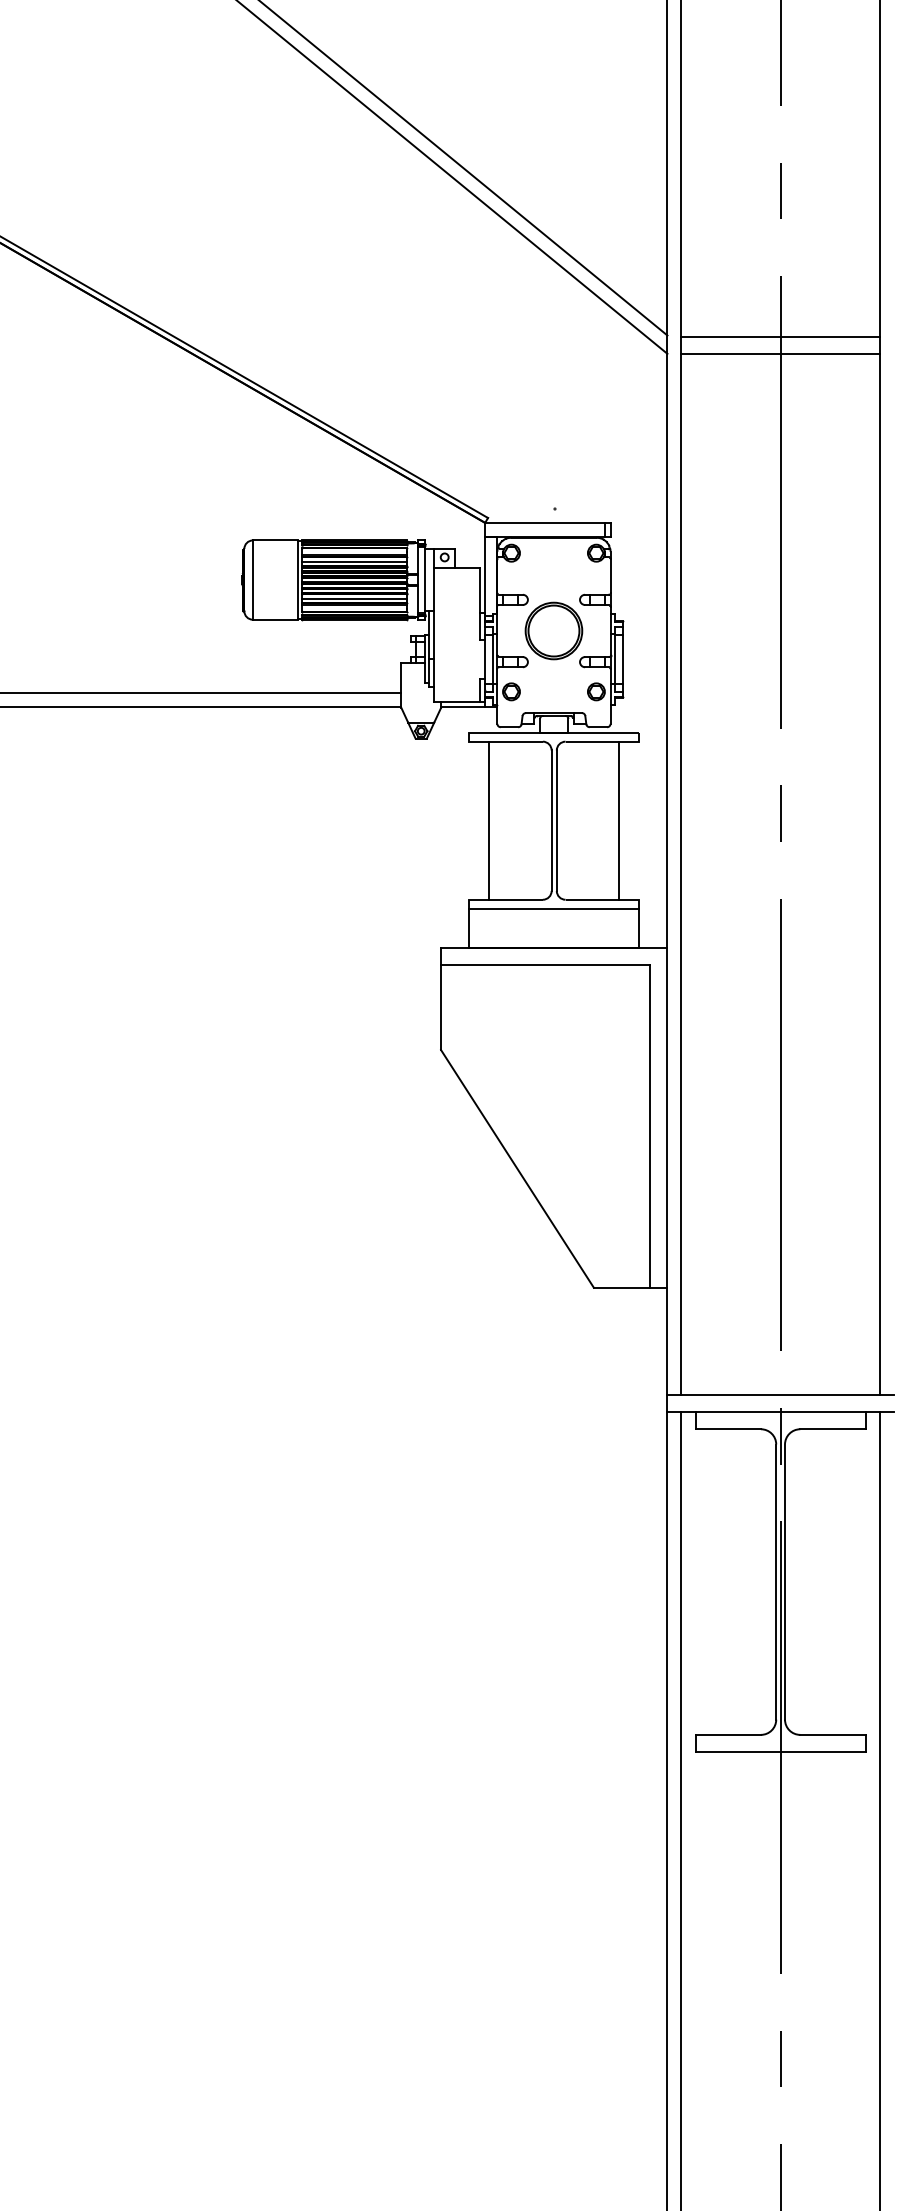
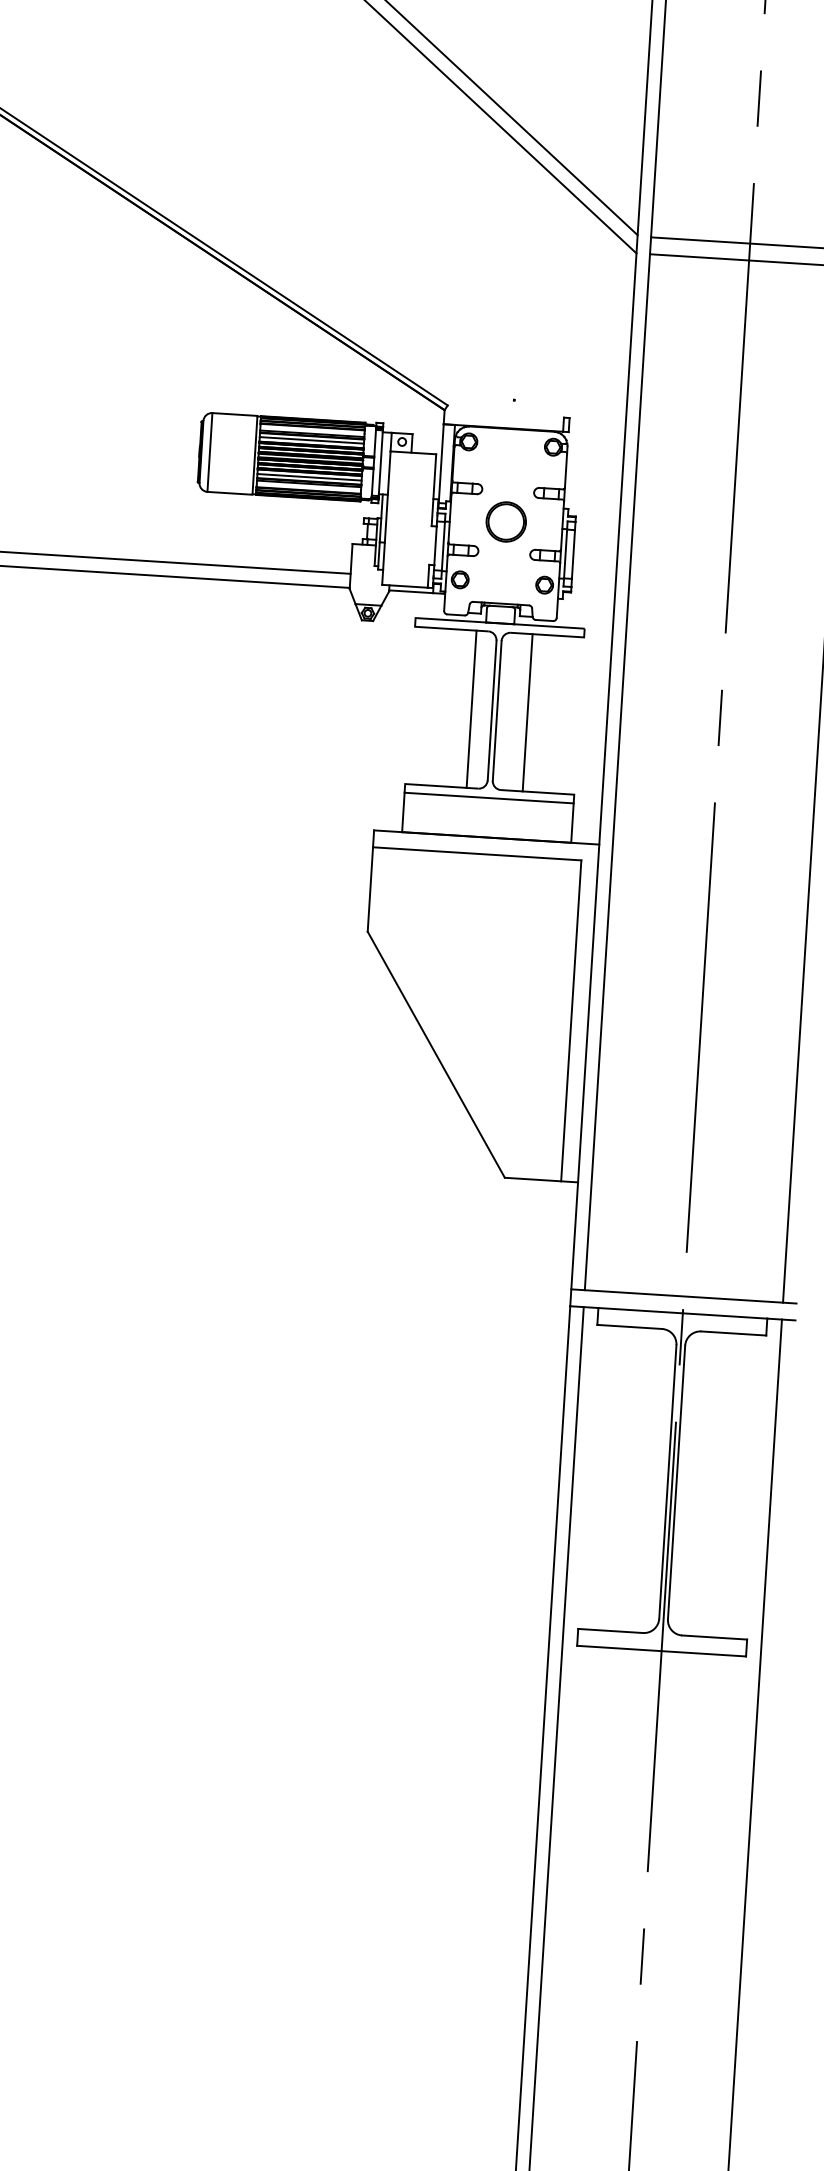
line: (545, 522) -> (504, 413), removed
part: (553, 630) -> (505, 521), size x0.7
line: (489, 820) -> (472, 709), moved
line: (619, 820) -> (527, 712), moved

